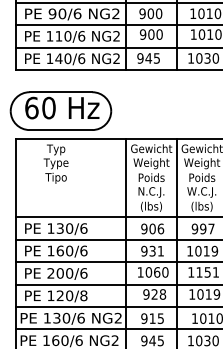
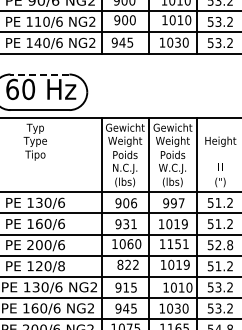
line: (60, 92) -> (39, 74), solid -> dashed
text: (153, 294) -> (127, 264), 928 -> 822

